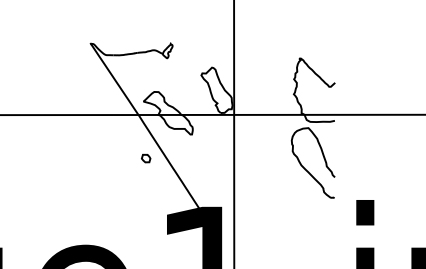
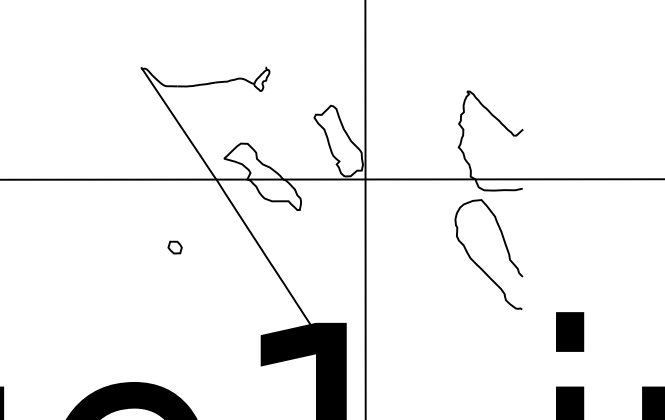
part: (146, 158) -> (175, 247), moved

